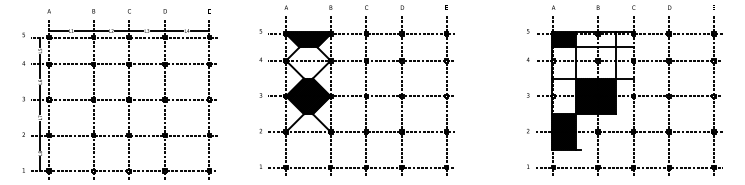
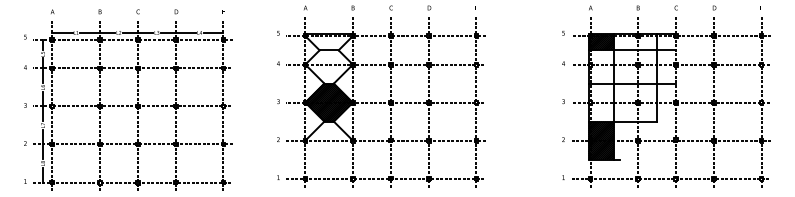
hatch: (308, 39) -> (329, 41), removed
hatch: (595, 96) -> (635, 102), removed

